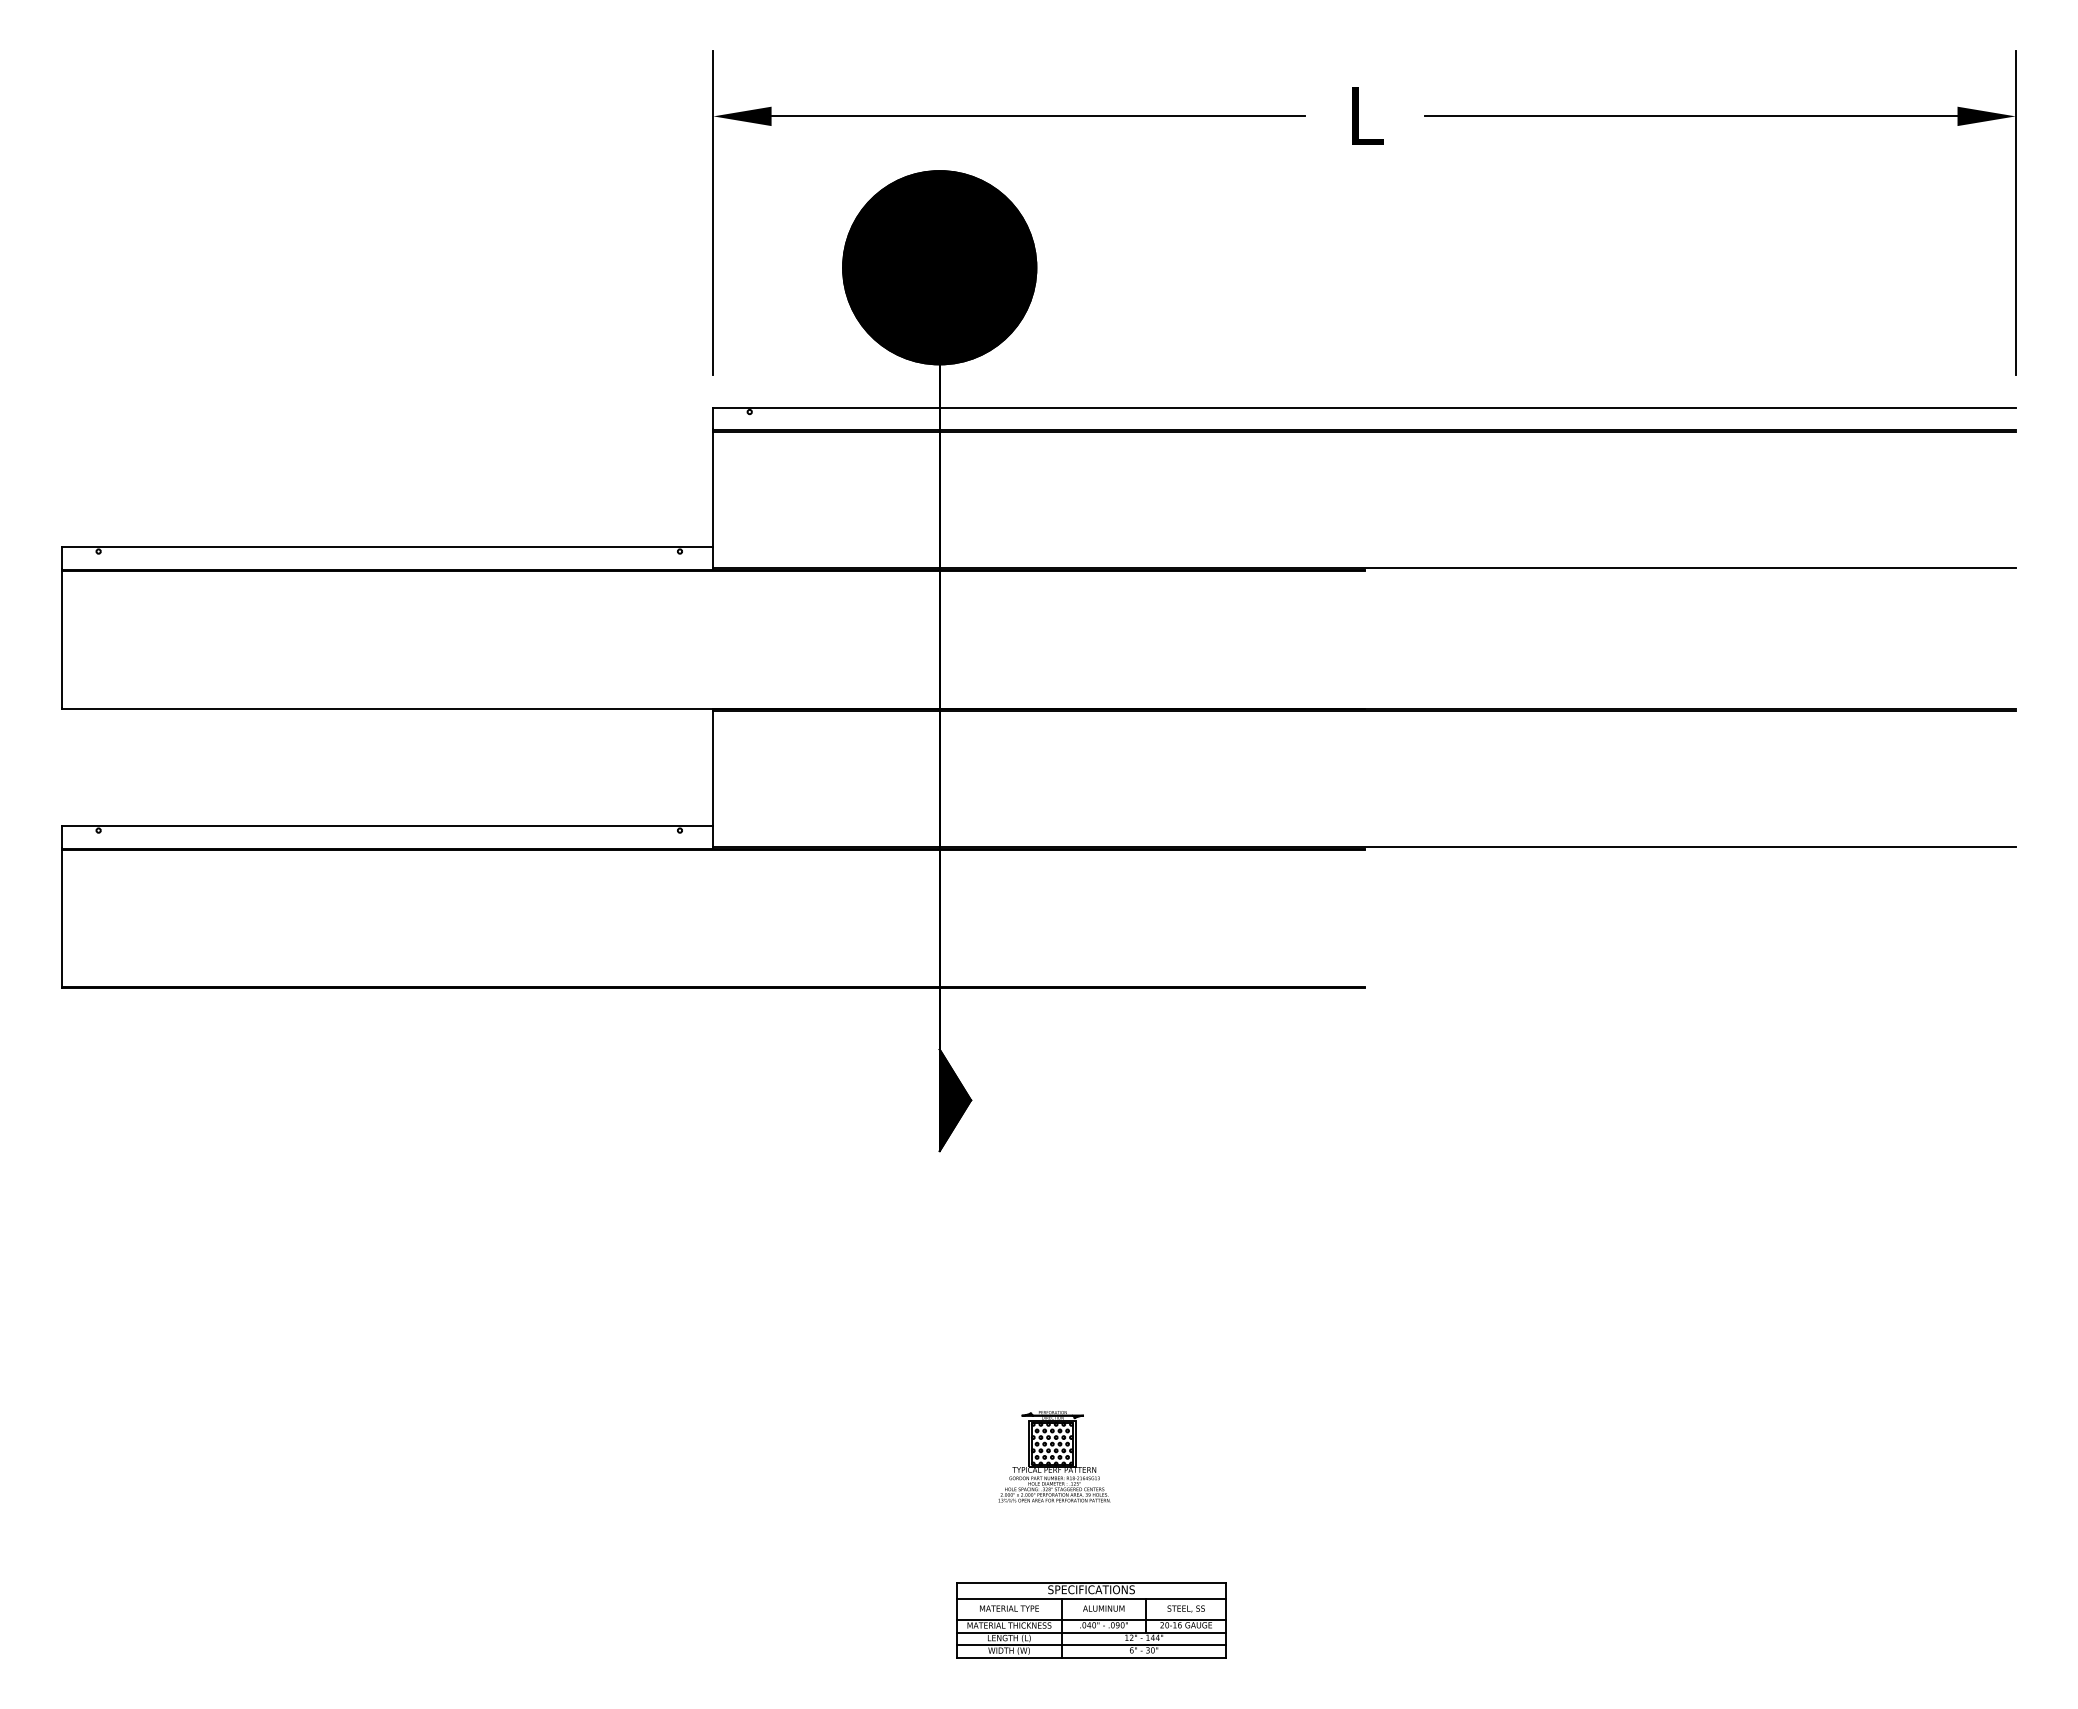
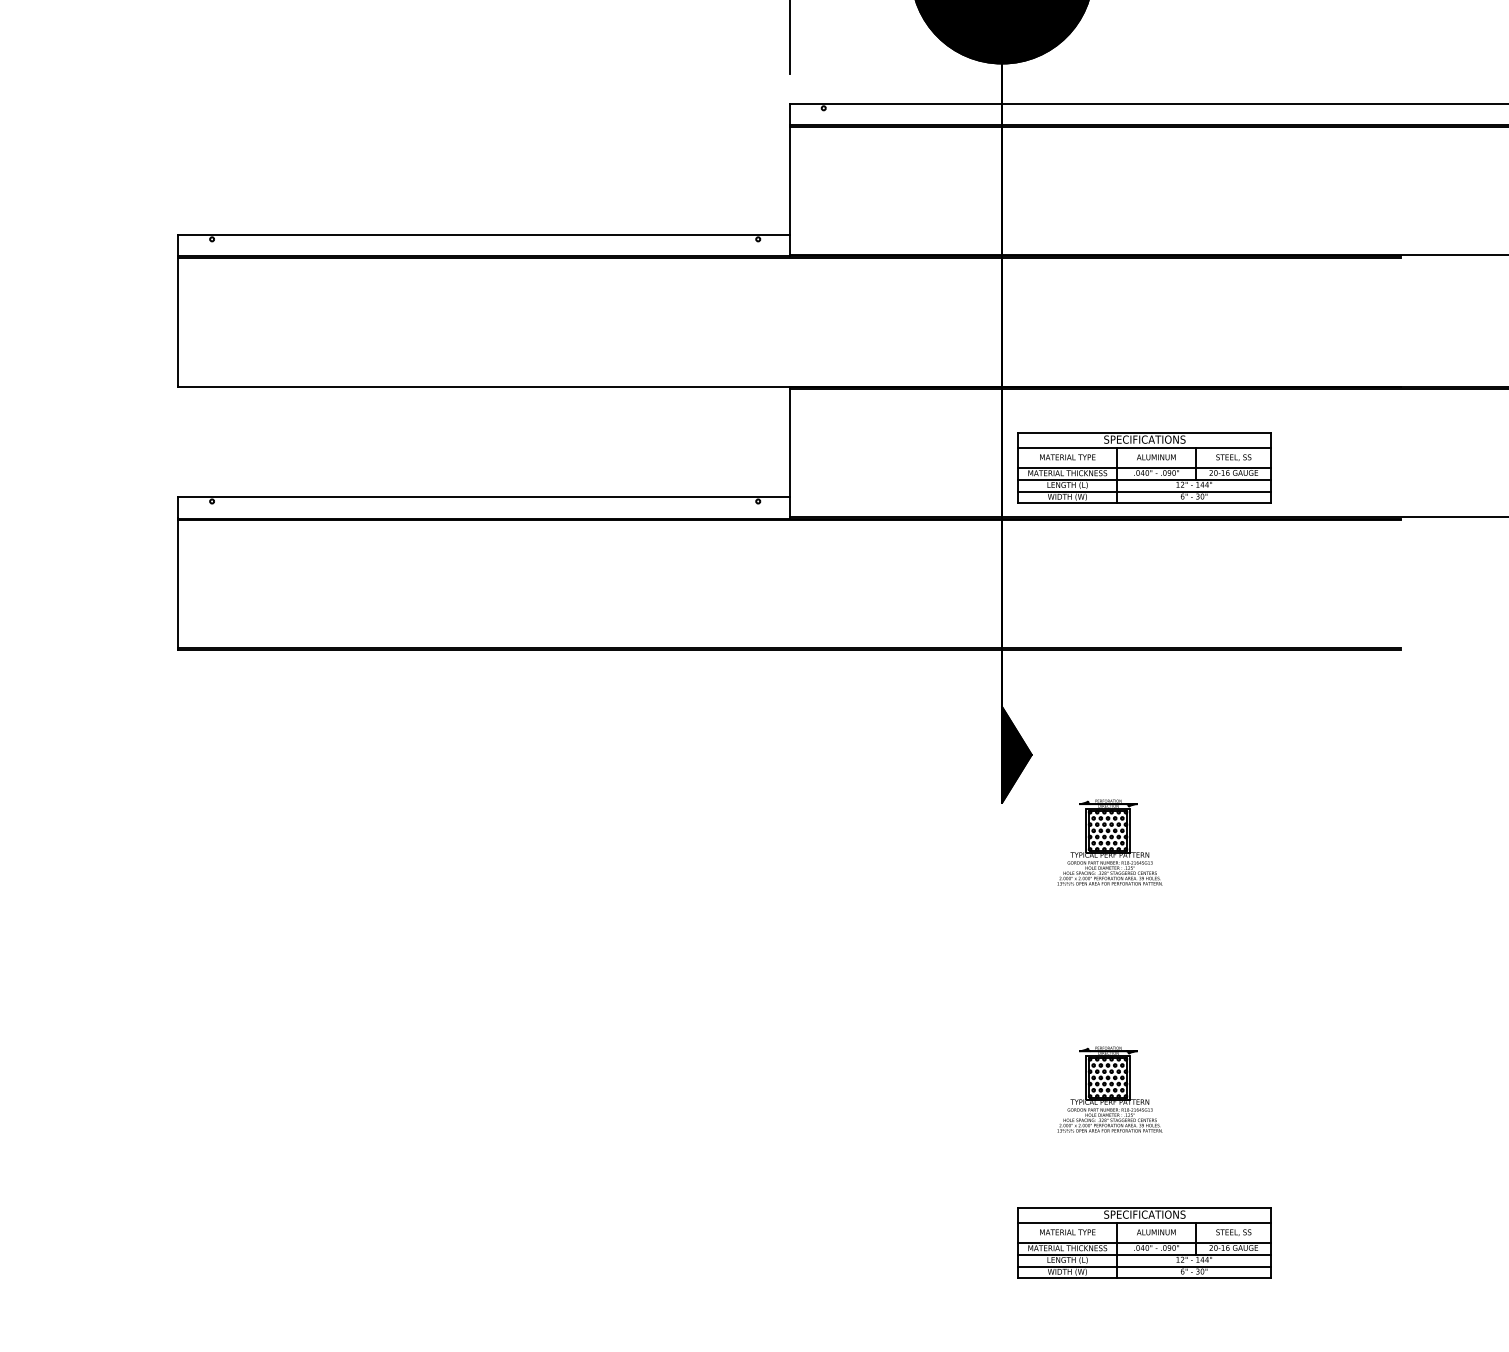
part: (1091, 795) -> (1144, 468), added
part: (1054, 1193) -> (1110, 842), added

